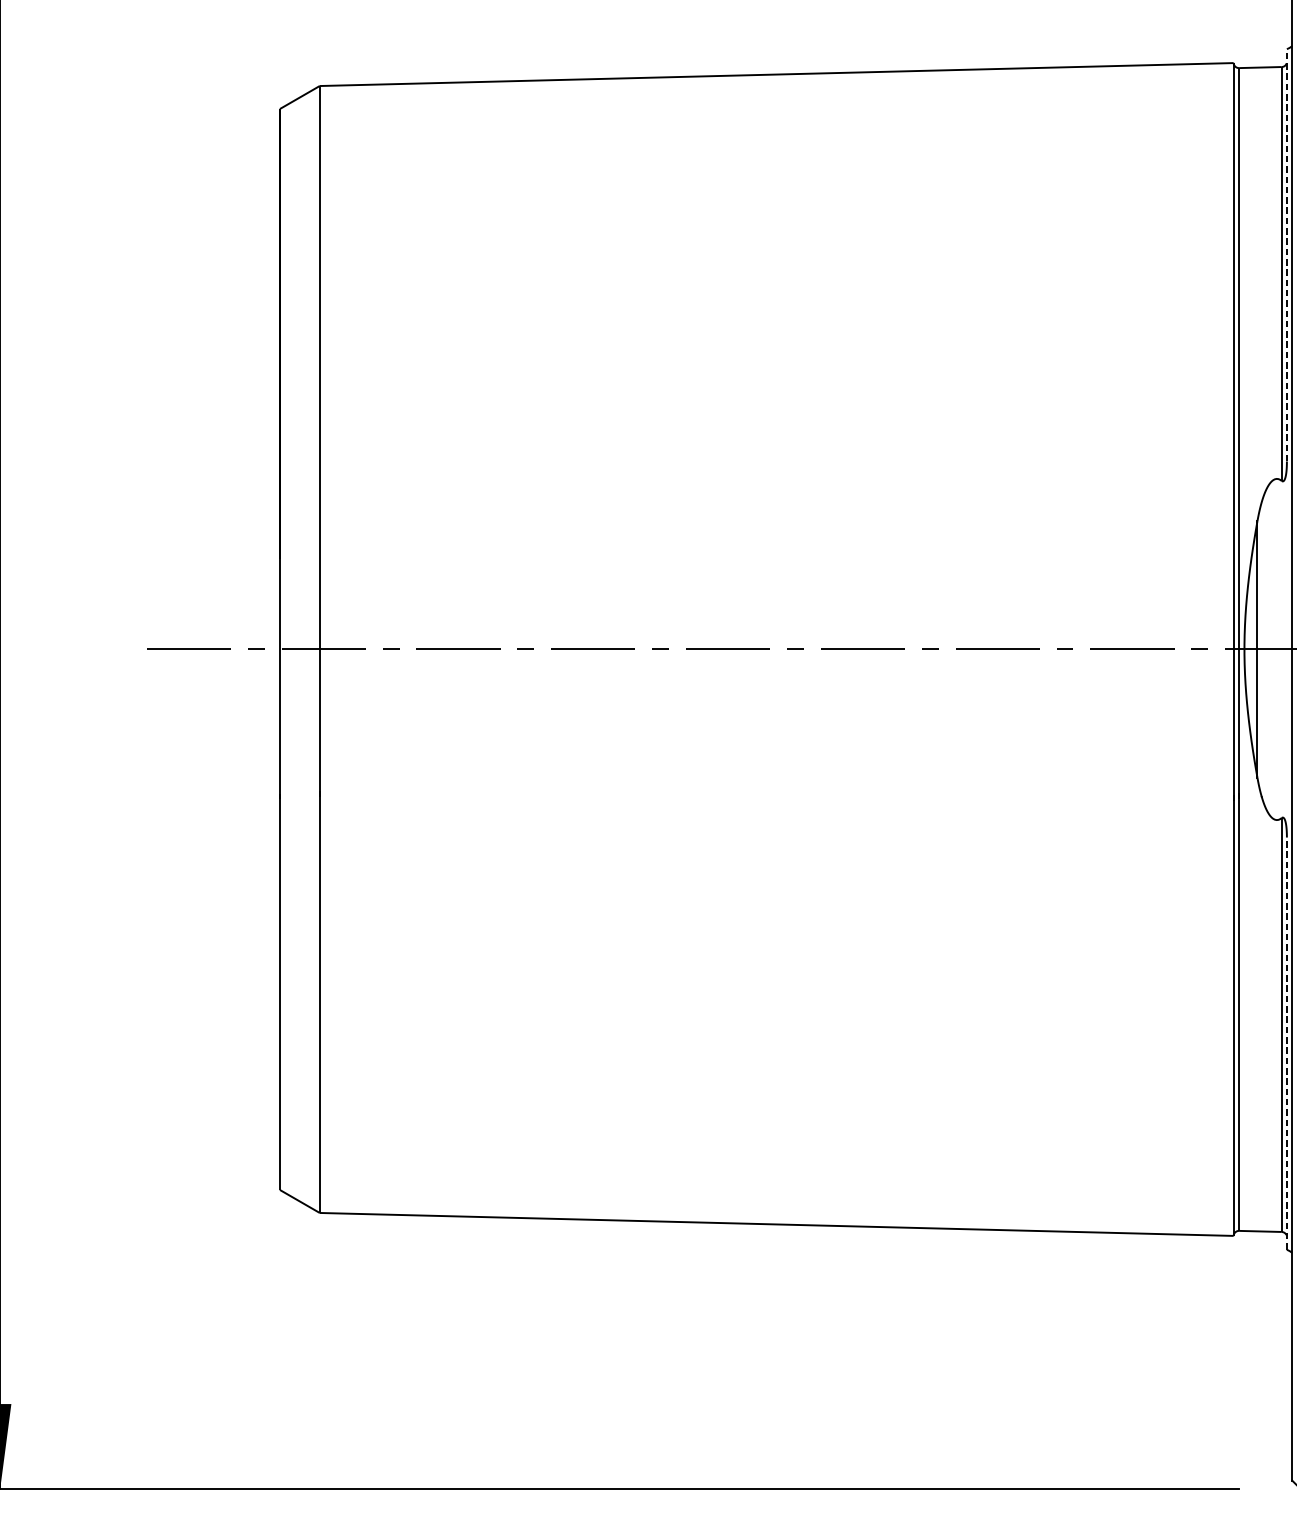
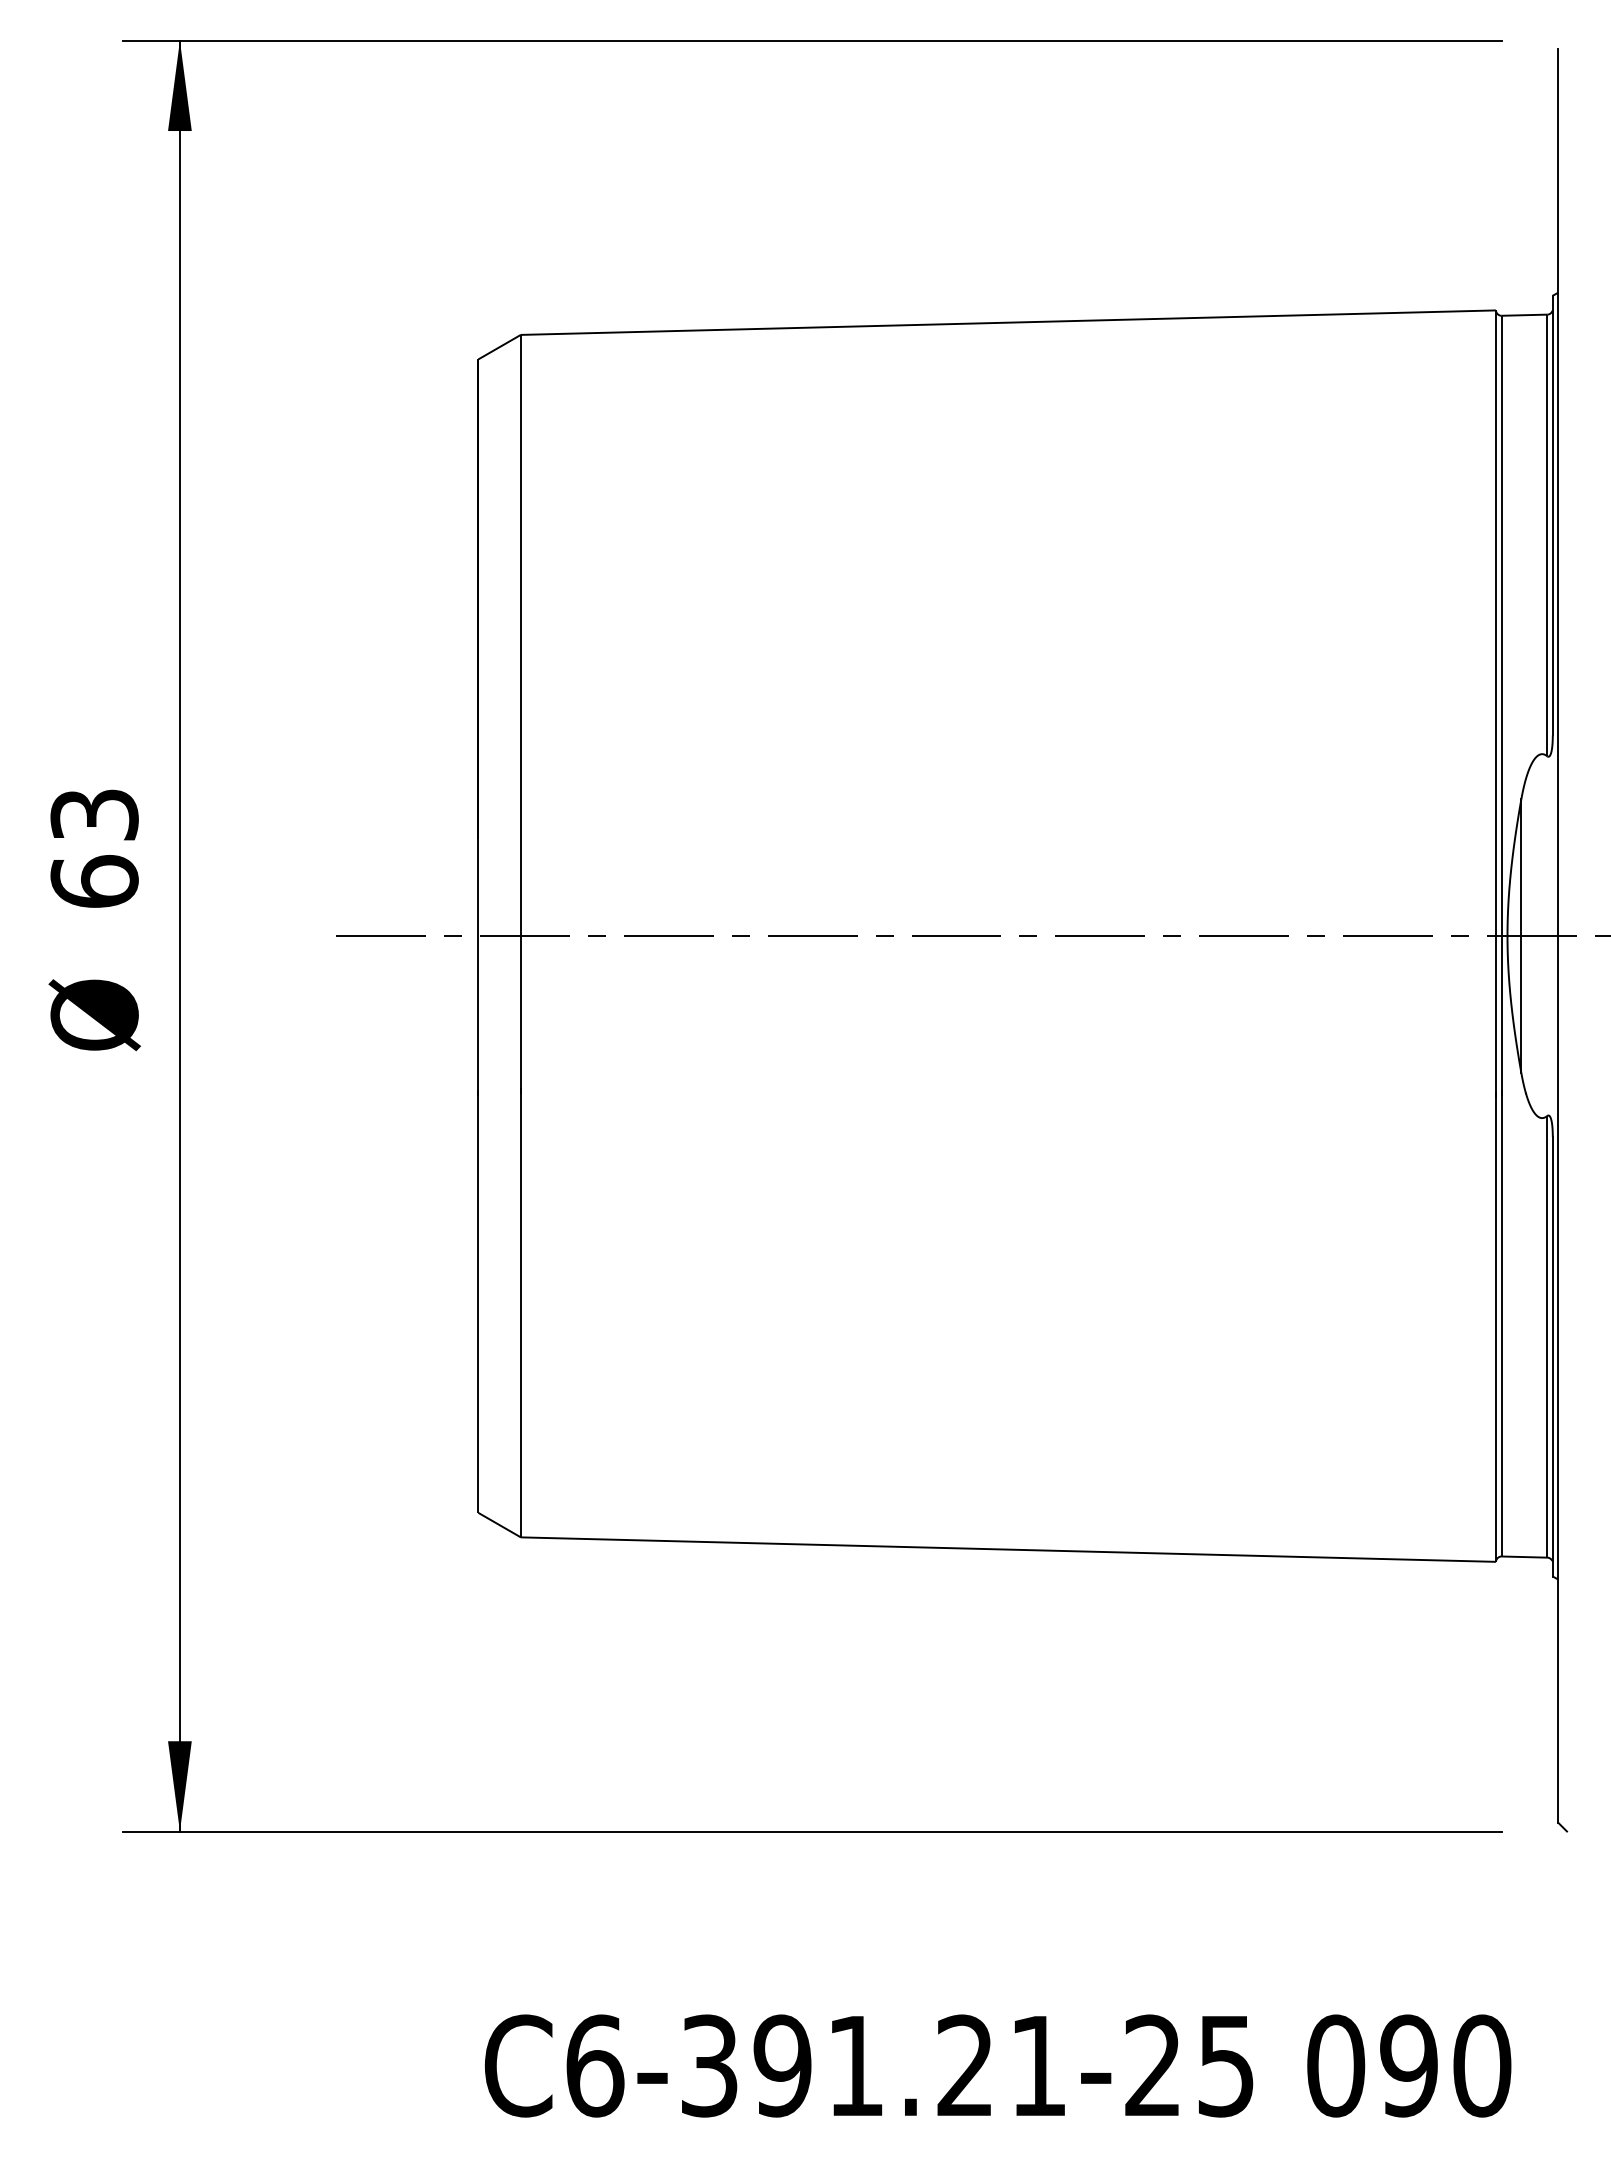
line: (1286, 255) -> (1552, 515), dashed -> solid
line: (1286, 1043) -> (1552, 1356), dashed -> solid

